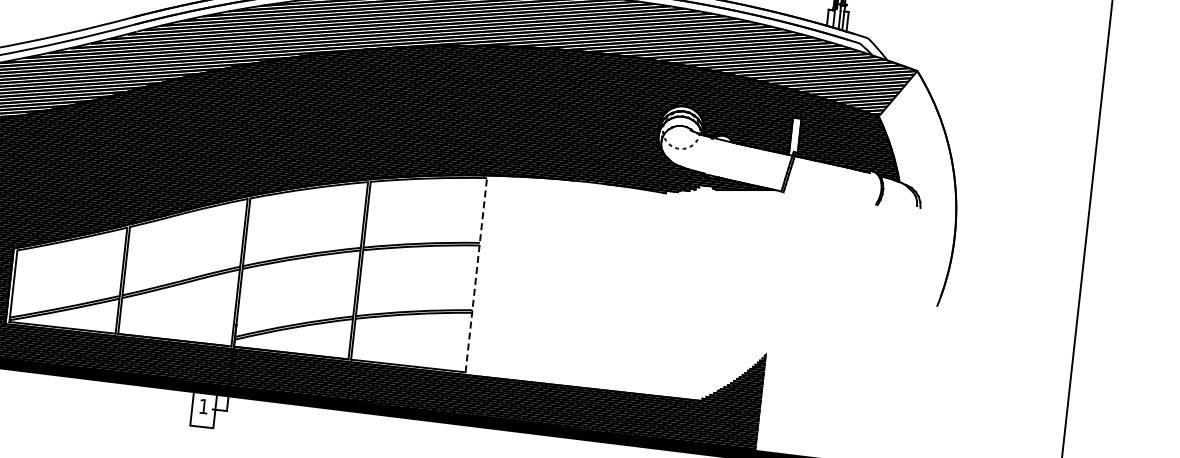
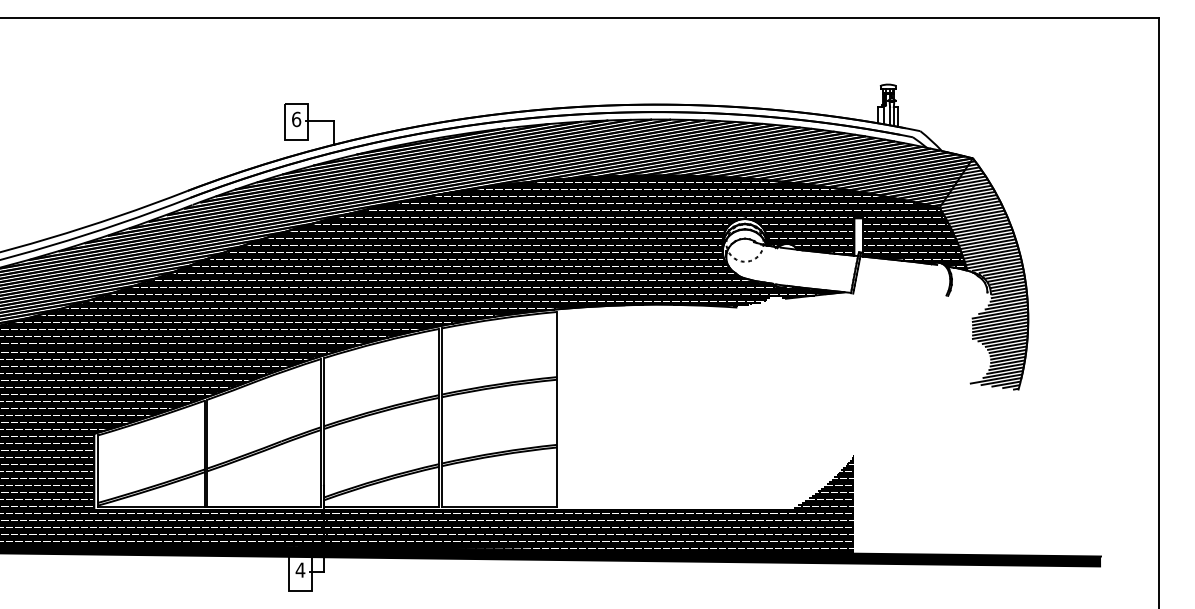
hatch: (915, 188) -> (983, 275), added
line: (475, 275) -> (556, 409), dashed -> solid
text: (203, 405) -> (300, 569), 1 -> 4

